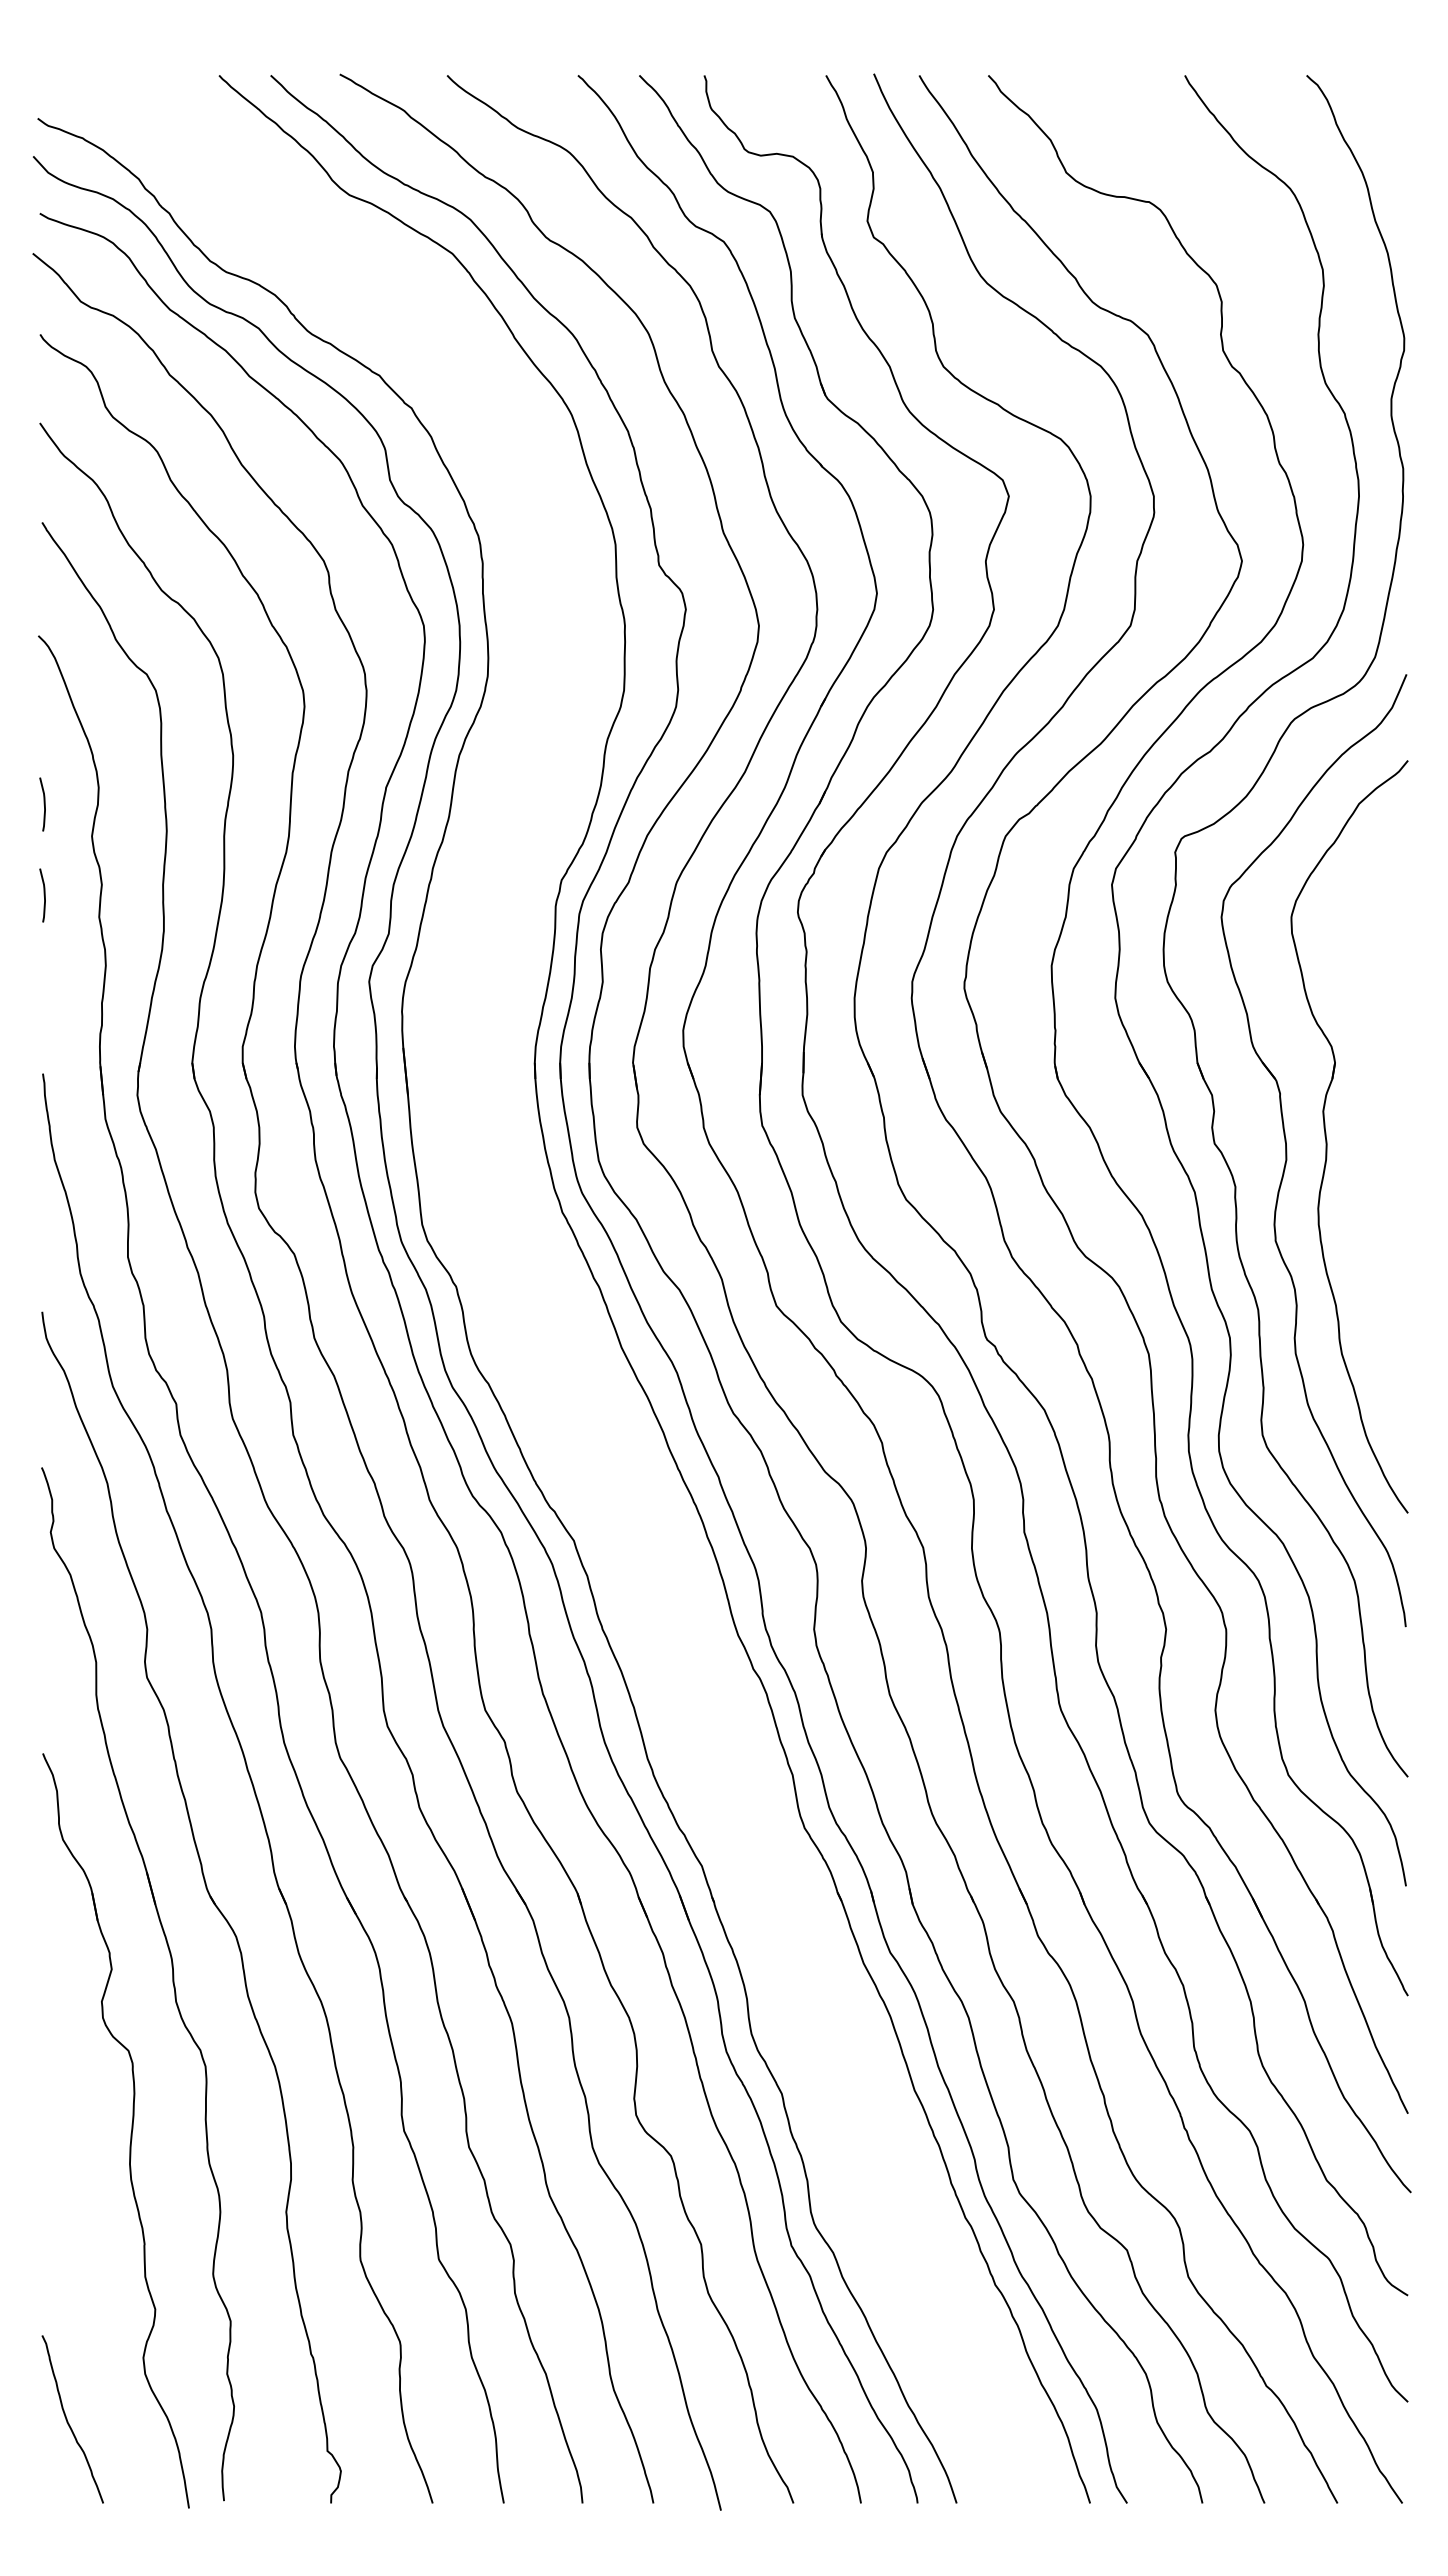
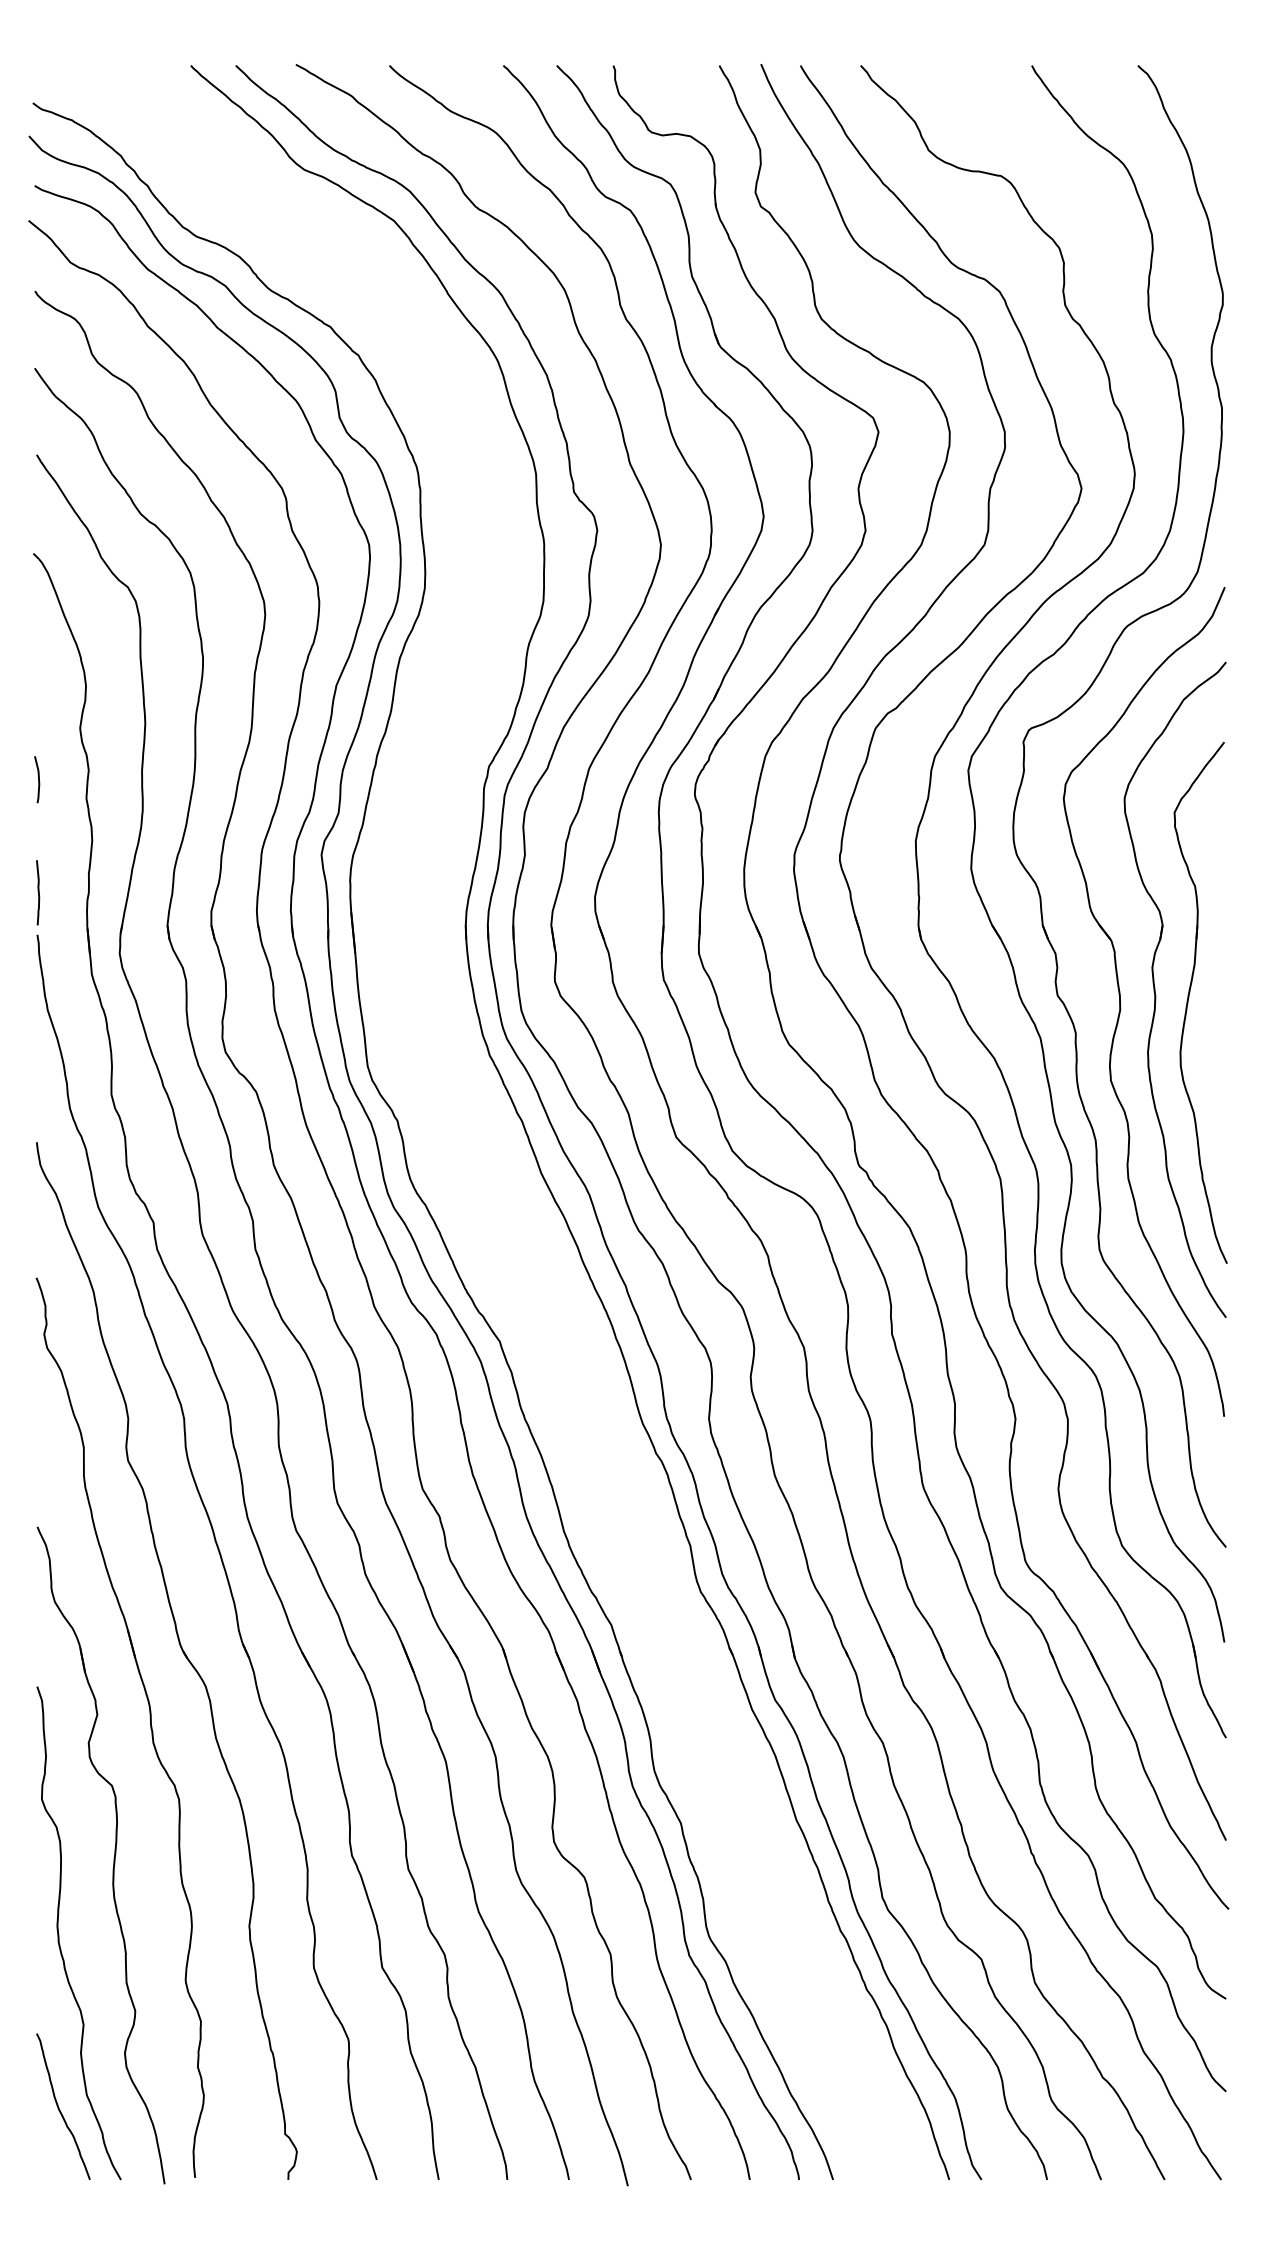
curve: (43, 804) -> (37, 700), removed
curve: (43, 1025) -> (37, 892), added
part: (1365, 1147) -> (1189, 999), added
curve: (68, 2225) -> (59, 1937), added

